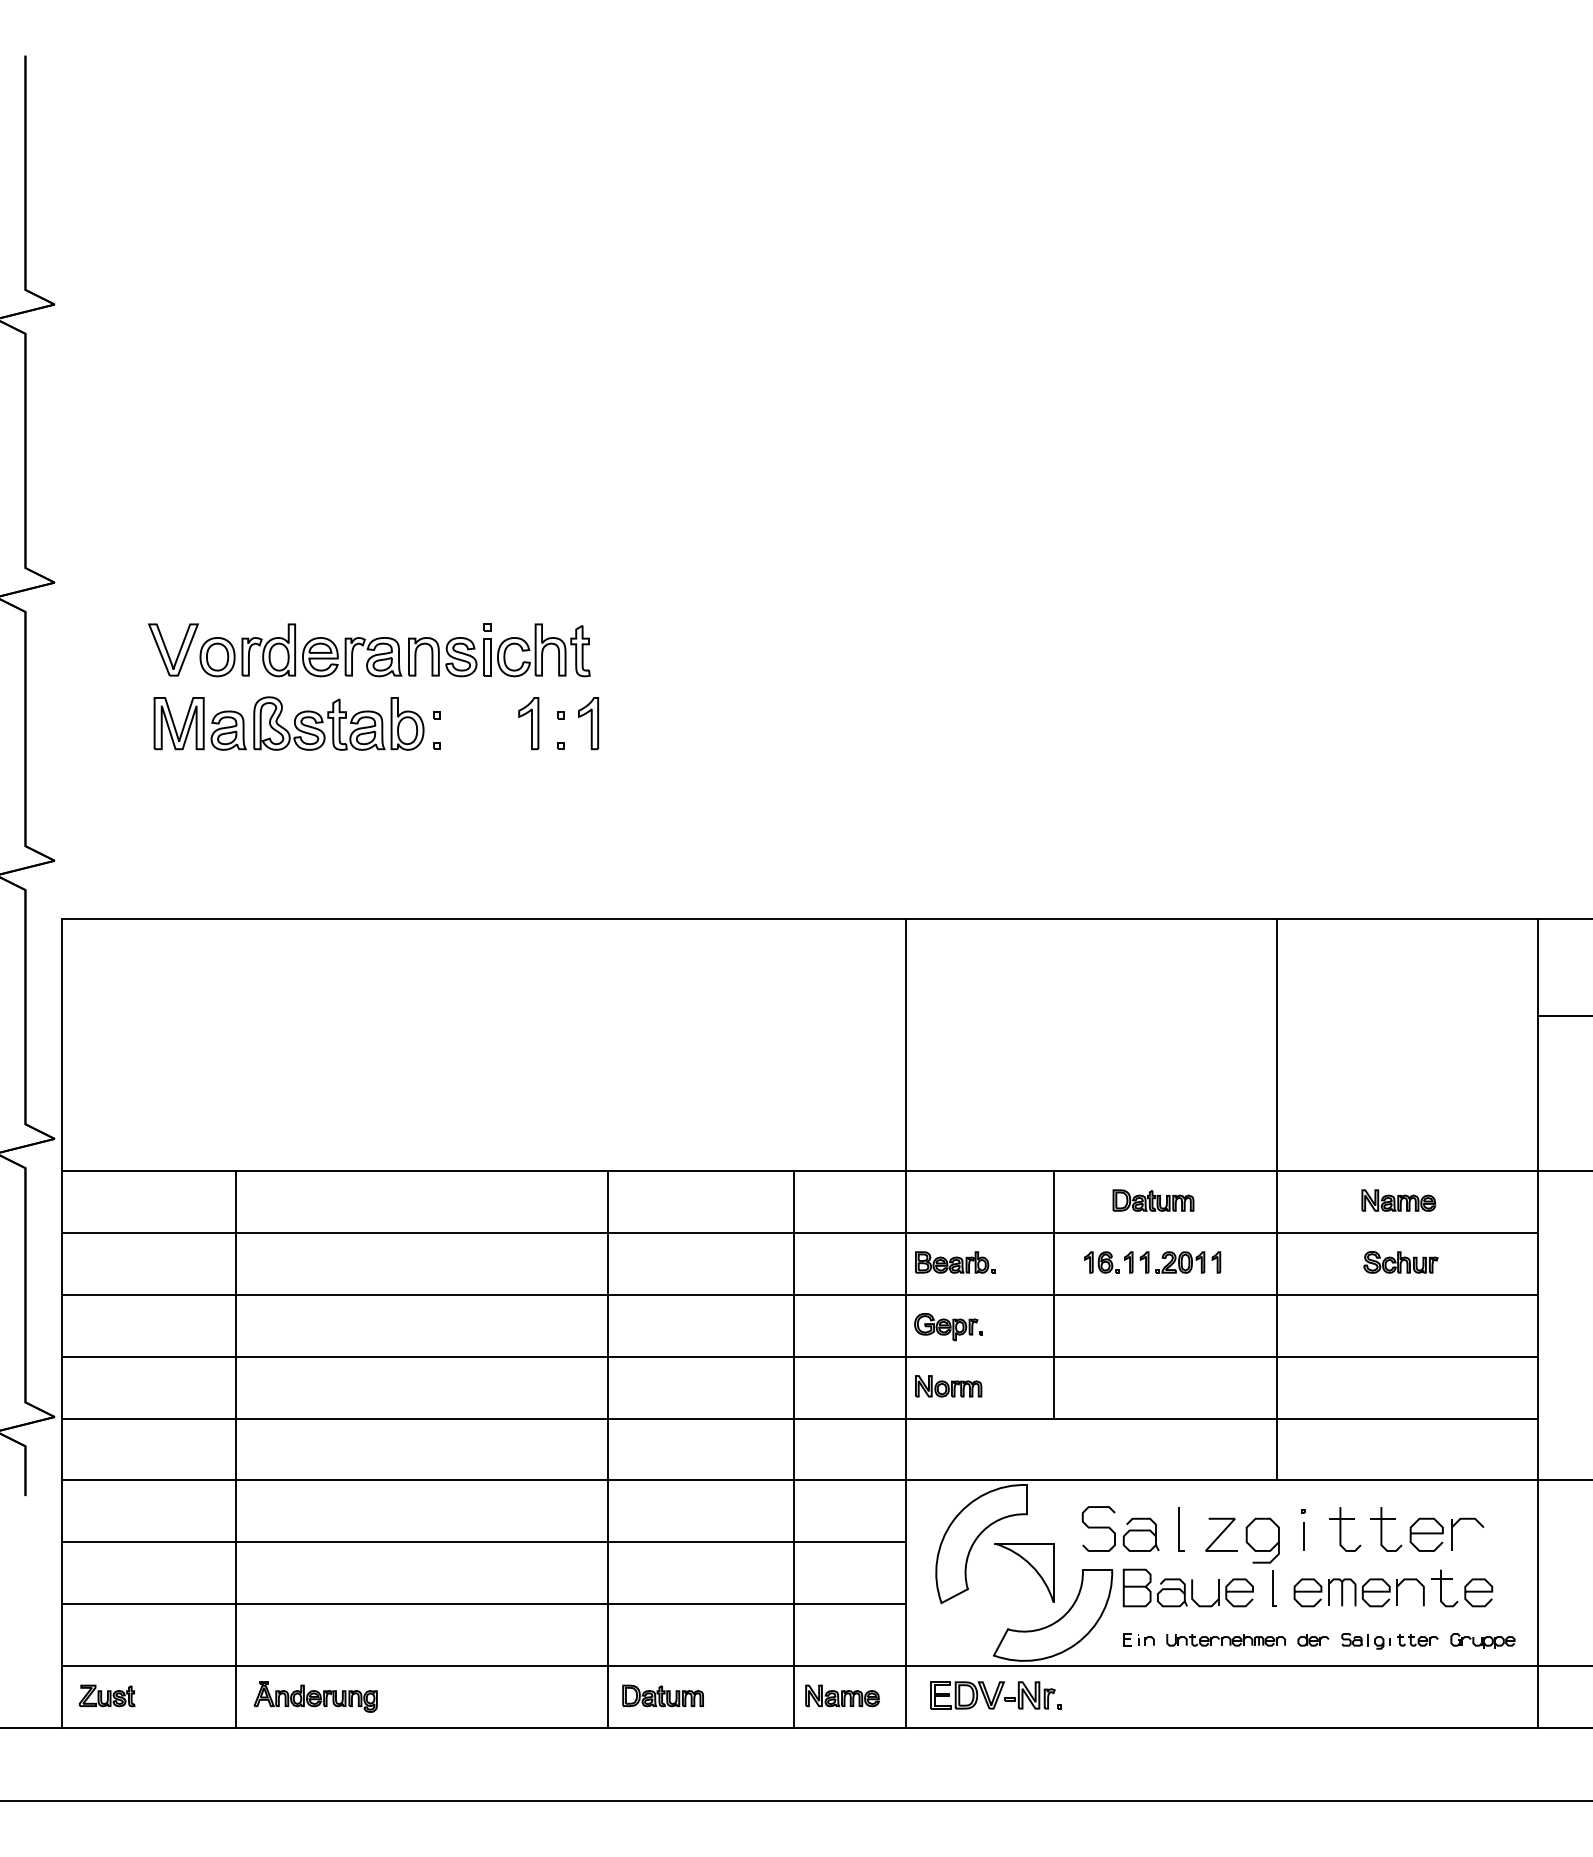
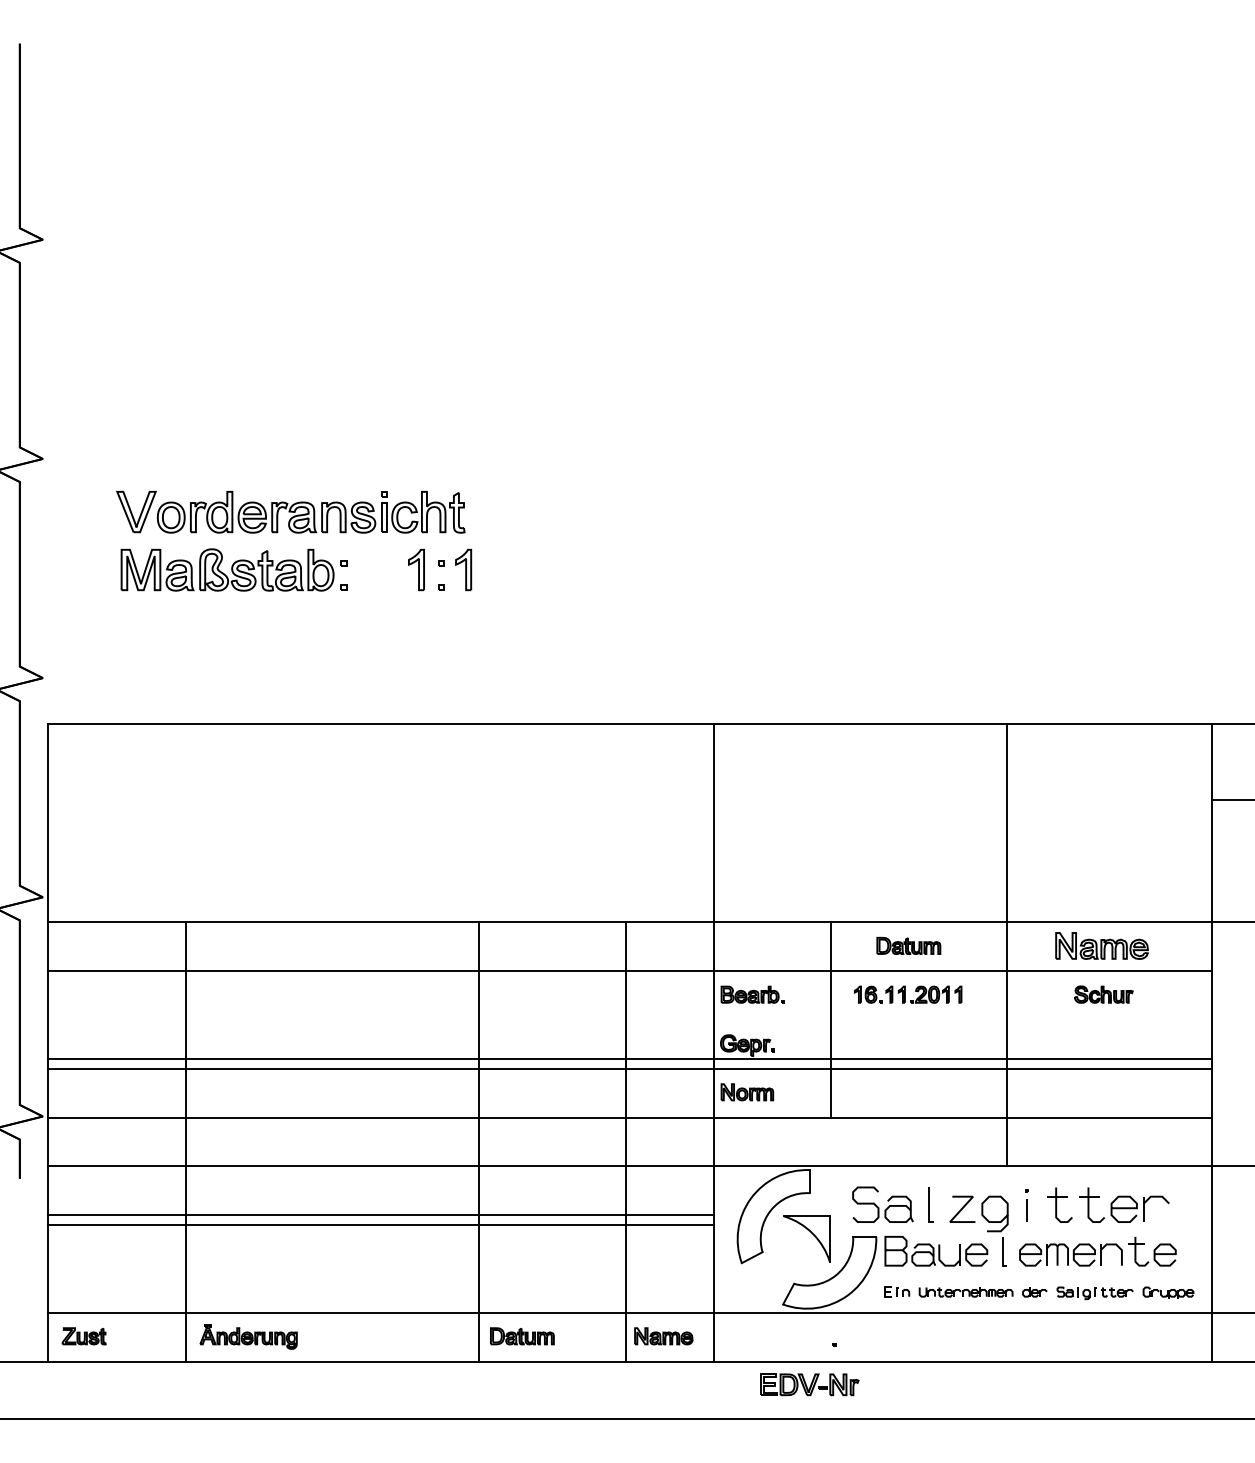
part: (1398, 1200) -> (1101, 945), size x1.6
line: (799, 1294) -> (629, 1059), moved
line: (483, 1604) -> (380, 1224), moved
part: (992, 1695) -> (809, 1384), moved

